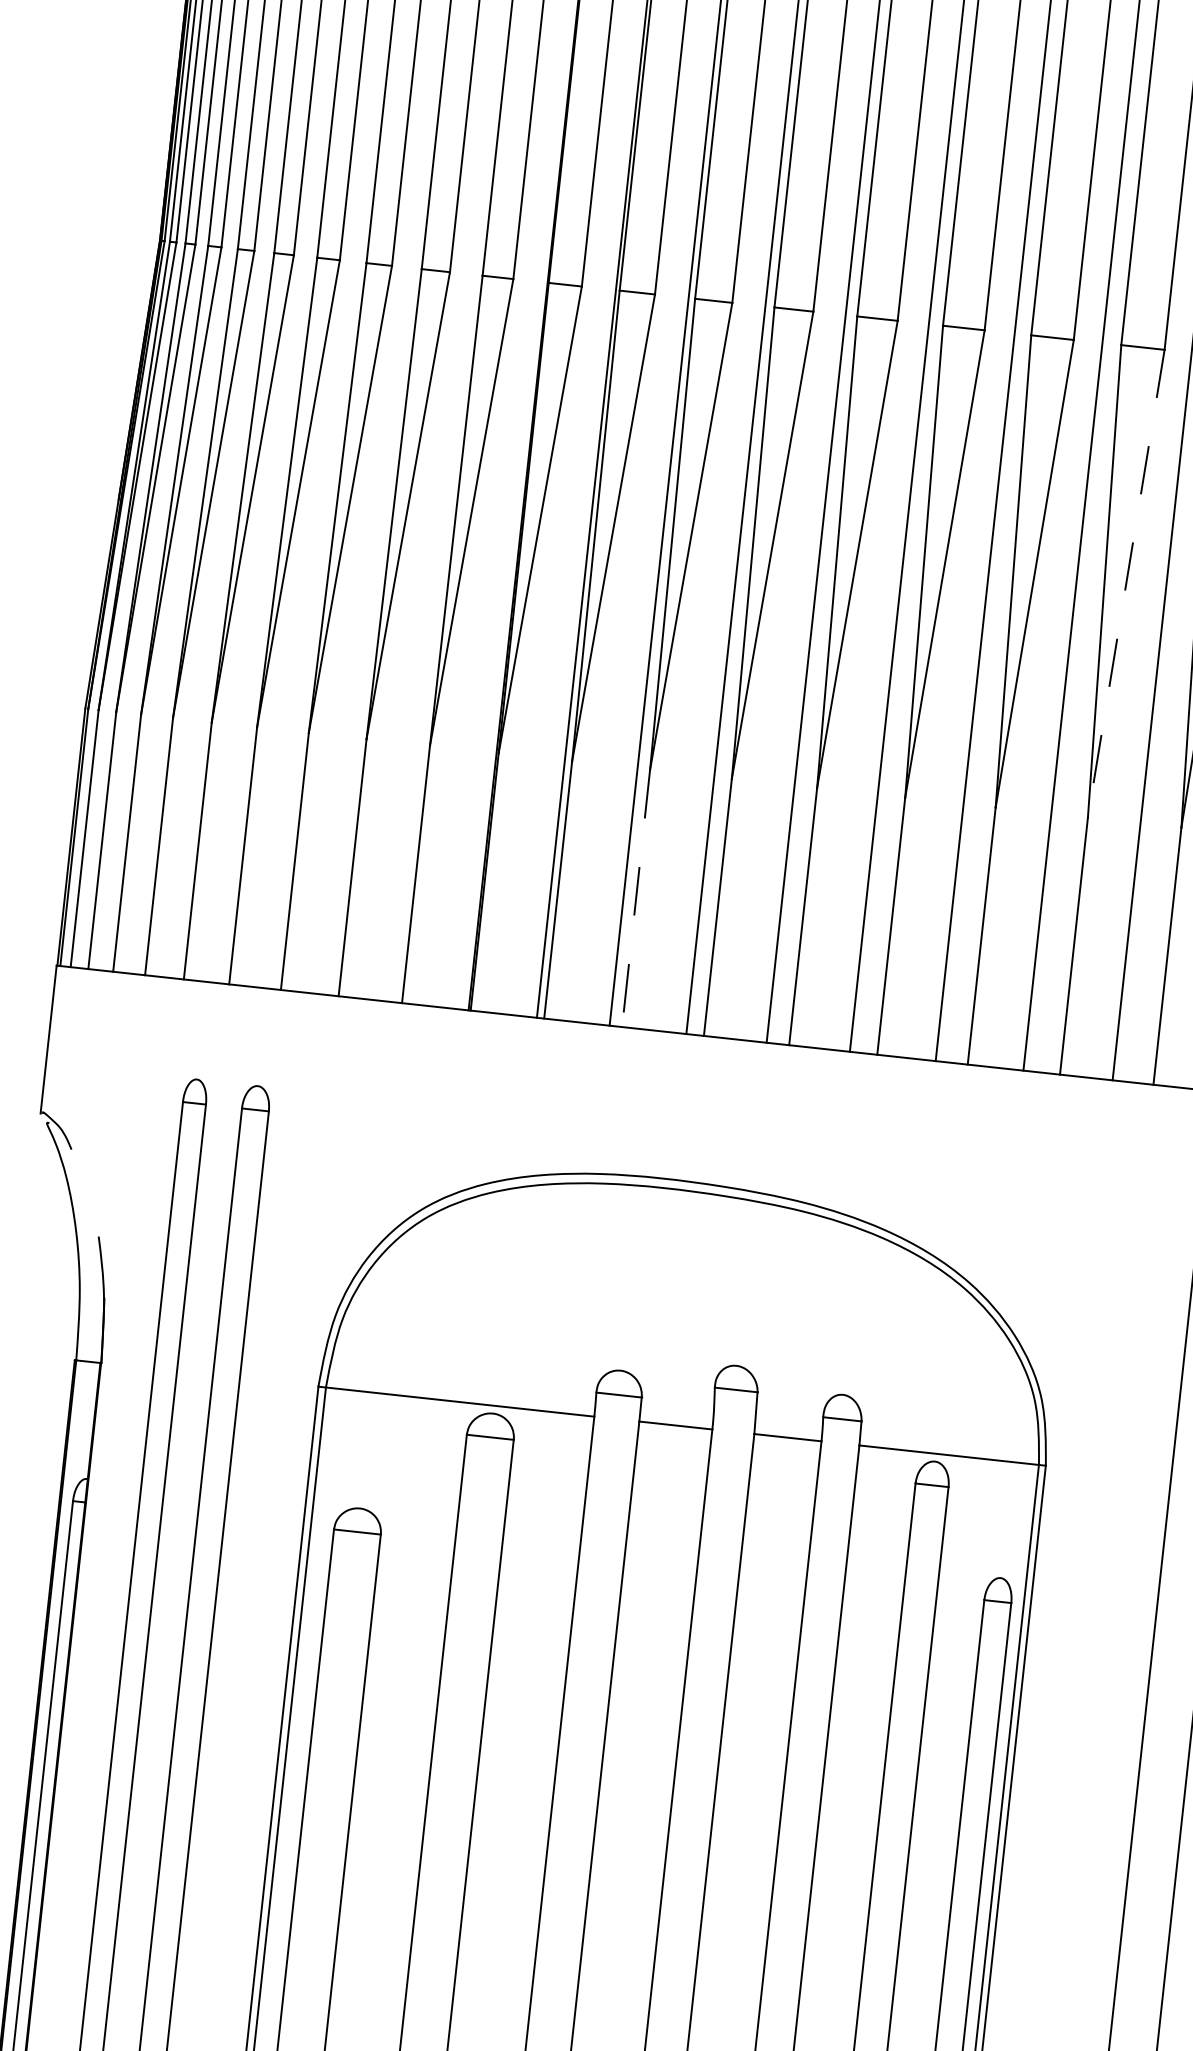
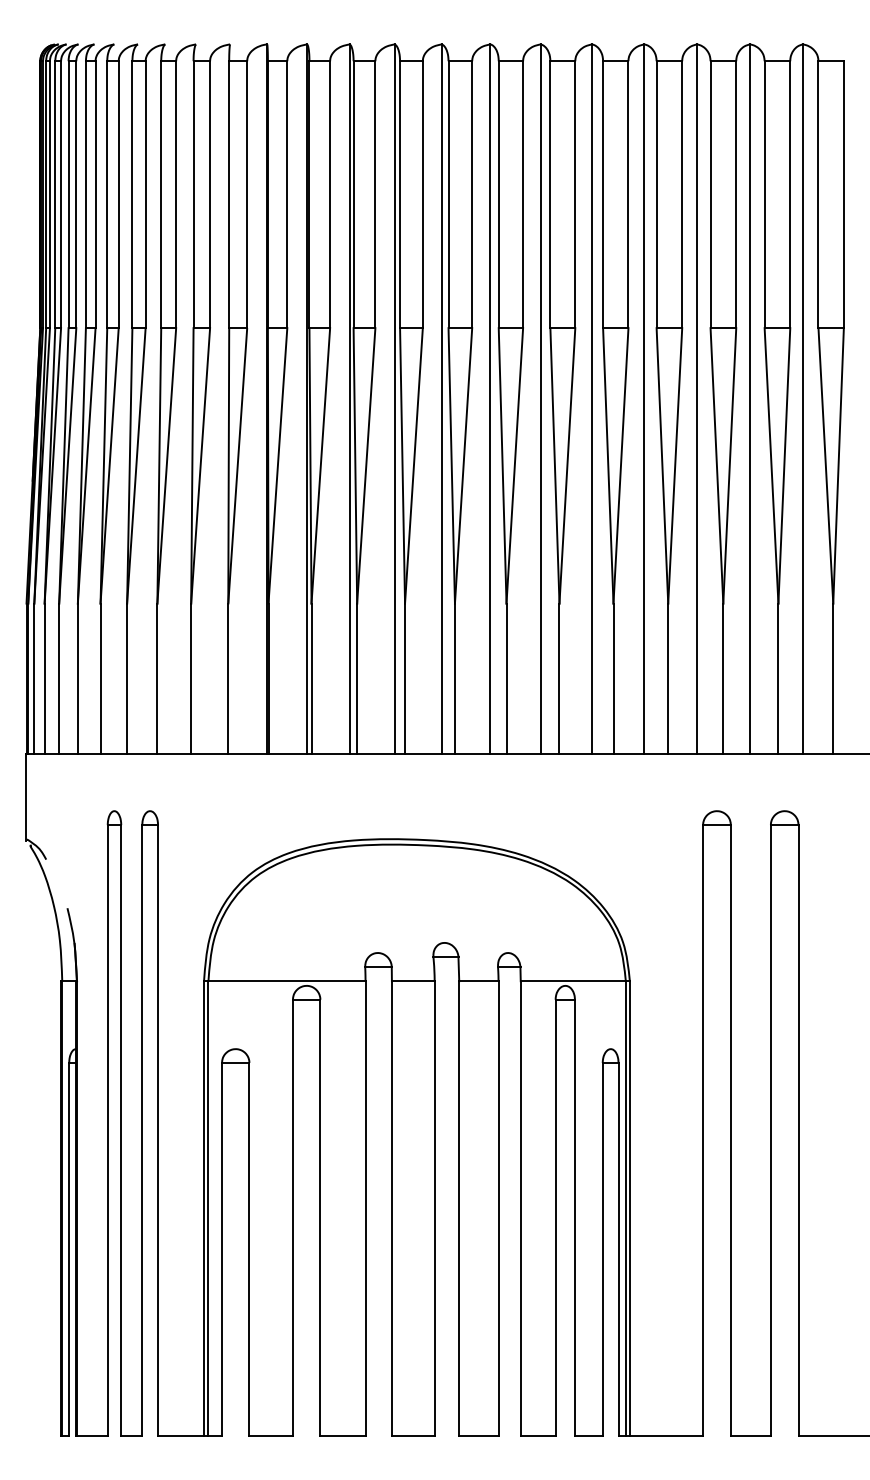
line: (1125, 582) -> (620, 465), dashed -> solid
line: (636, 899) -> (357, 679), dashed -> solid

